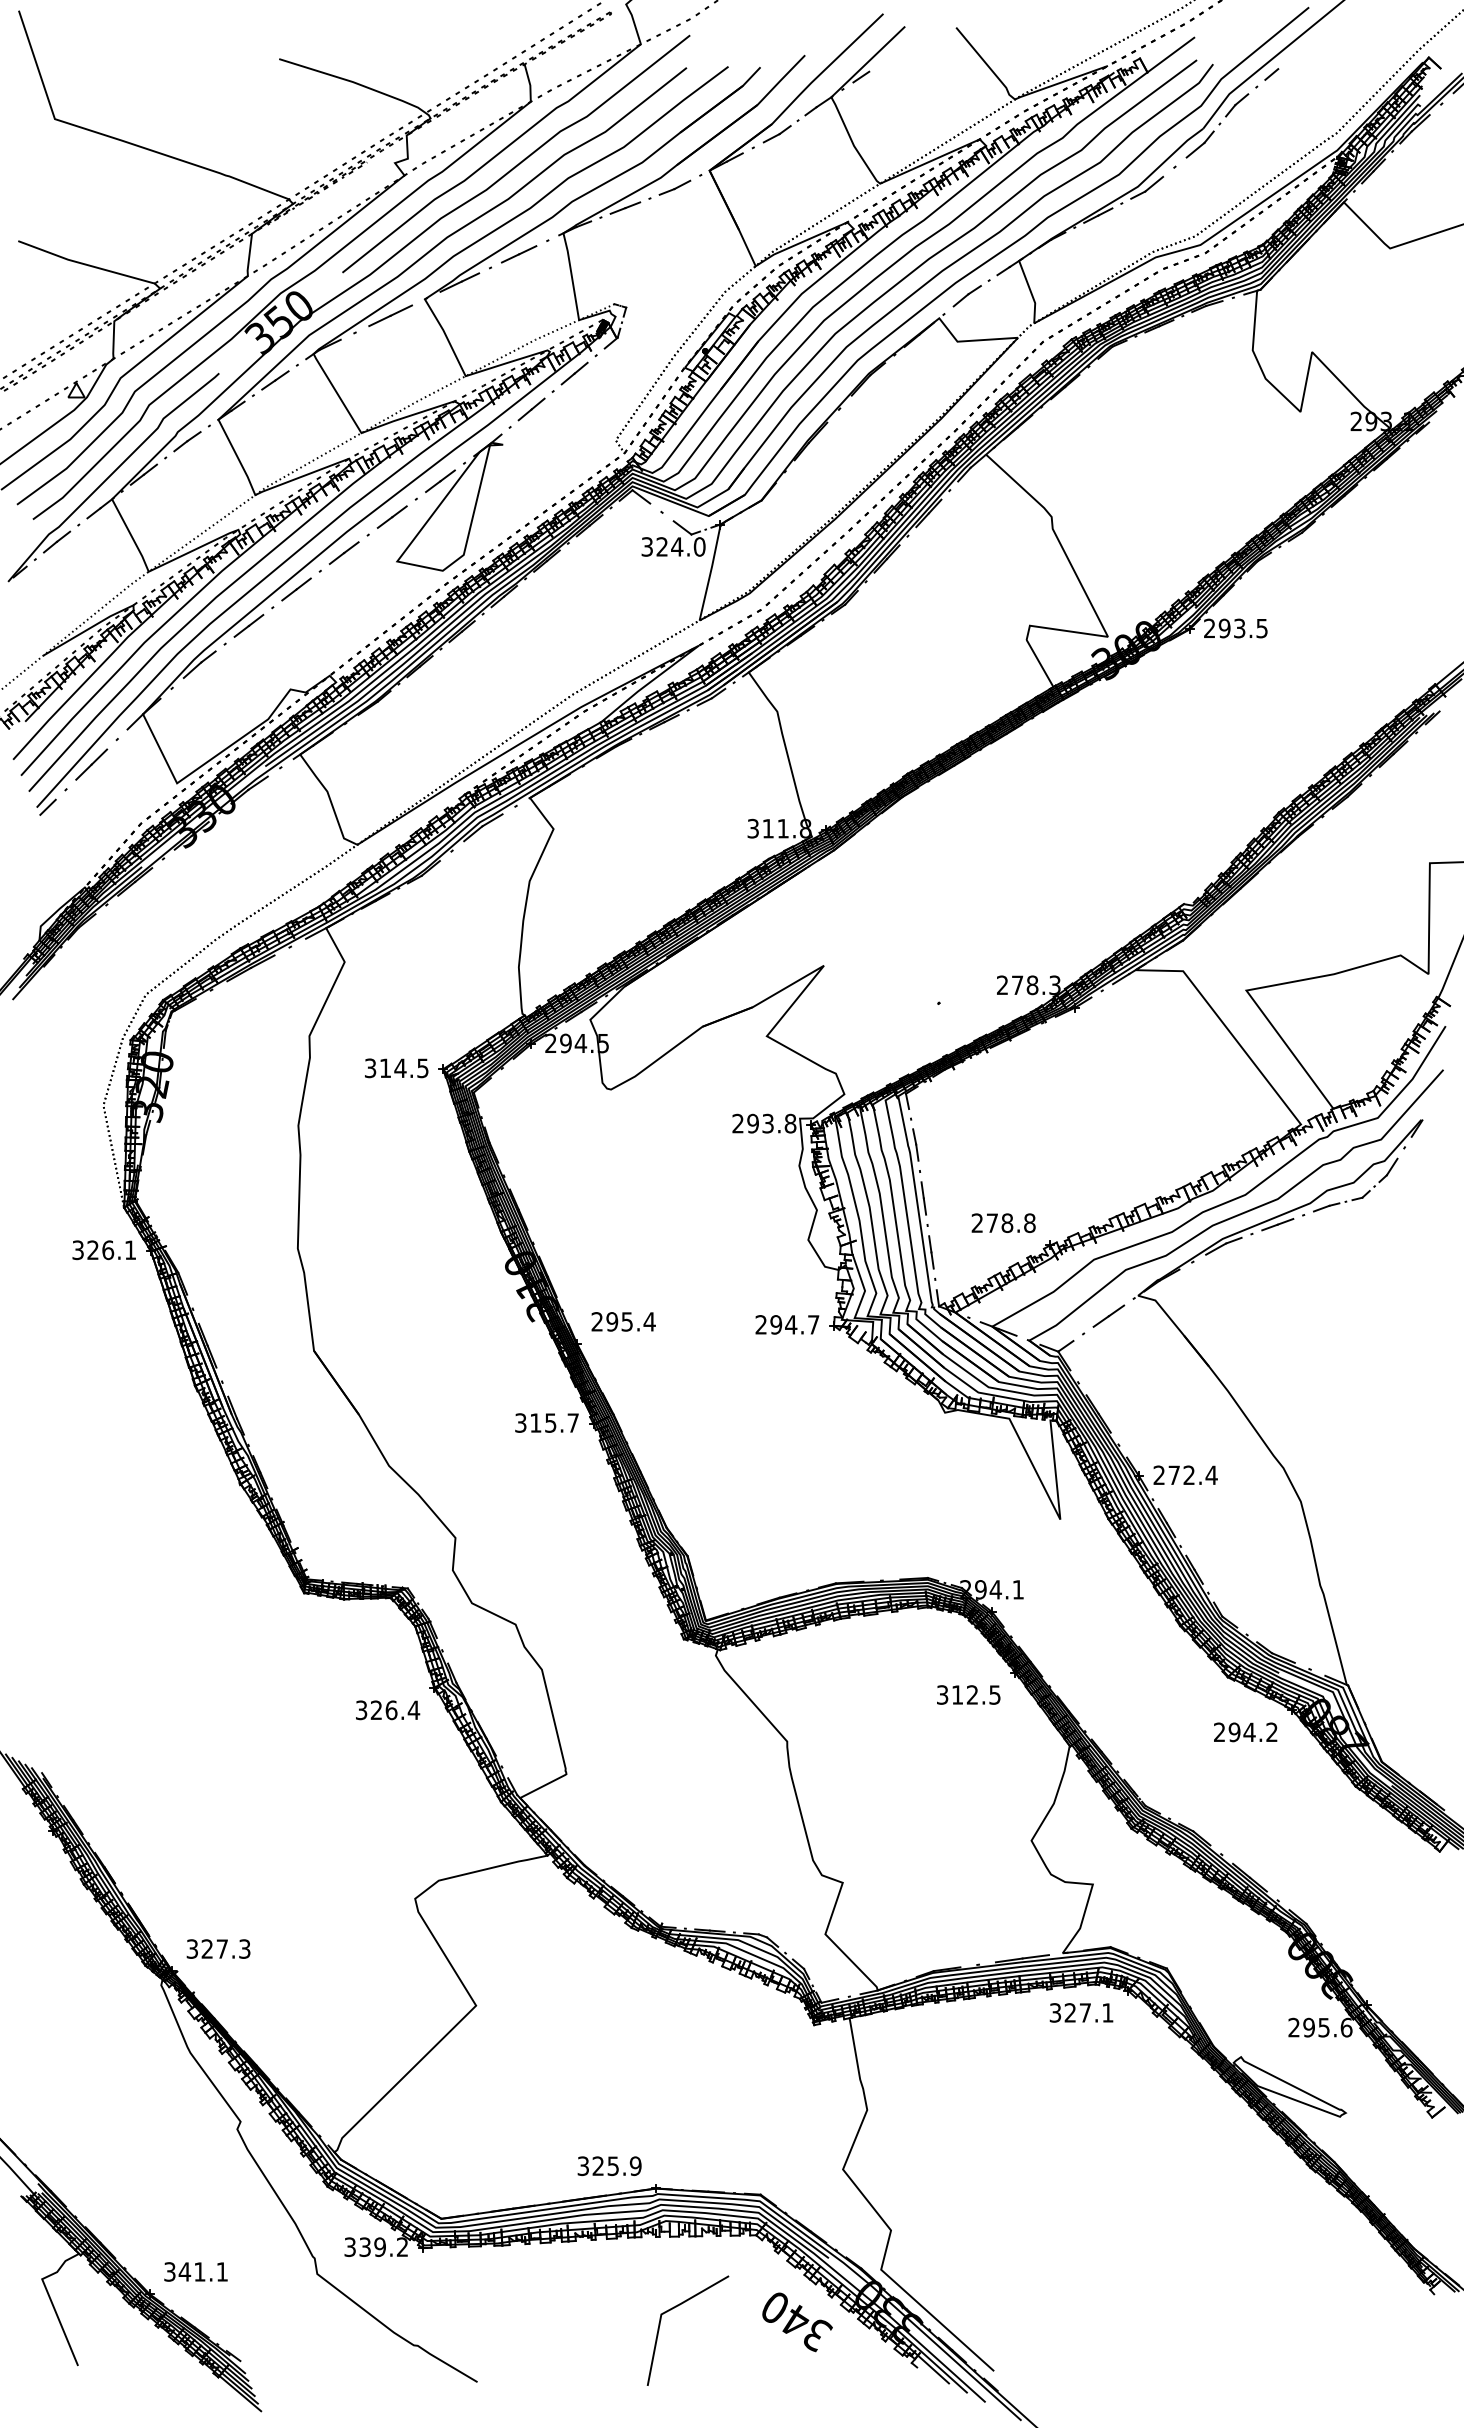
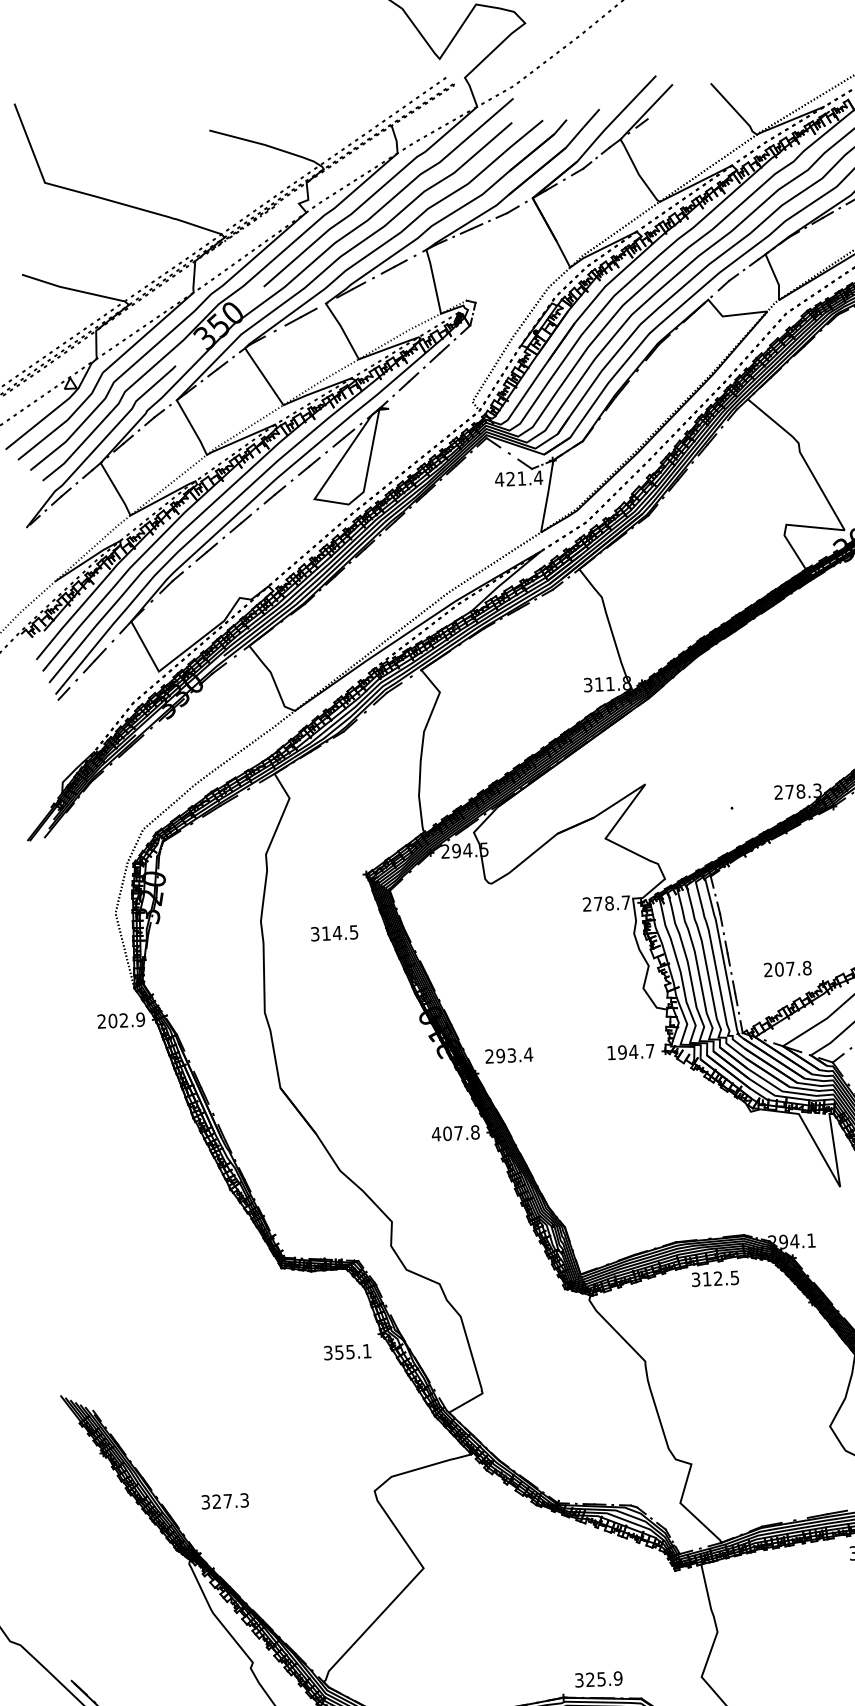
text: (673, 546) -> (519, 478), 324.0 -> 421.4
text: (396, 1068) -> (334, 933), moved
text: (771, 1123) -> (611, 903), 293.8 -> 278.7
text: (999, 1223) -> (784, 969), 278.8 -> 207.8
text: (104, 1250) -> (121, 1020), 326.1 -> 202.9
text: (627, 1321) -> (512, 1055), 295.4 -> 293.4
text: (760, 1324) -> (610, 1052), 294.7 -> 194.7
text: (546, 1422) -> (455, 1133), 315.7 -> 407.8
text: (968, 1694) -> (715, 1278), moved
text: (395, 1710) -> (353, 1352), 326.4 -> 355.1
text: (218, 1948) -> (225, 1500), moved
text: (609, 2165) -> (598, 1678), moved

